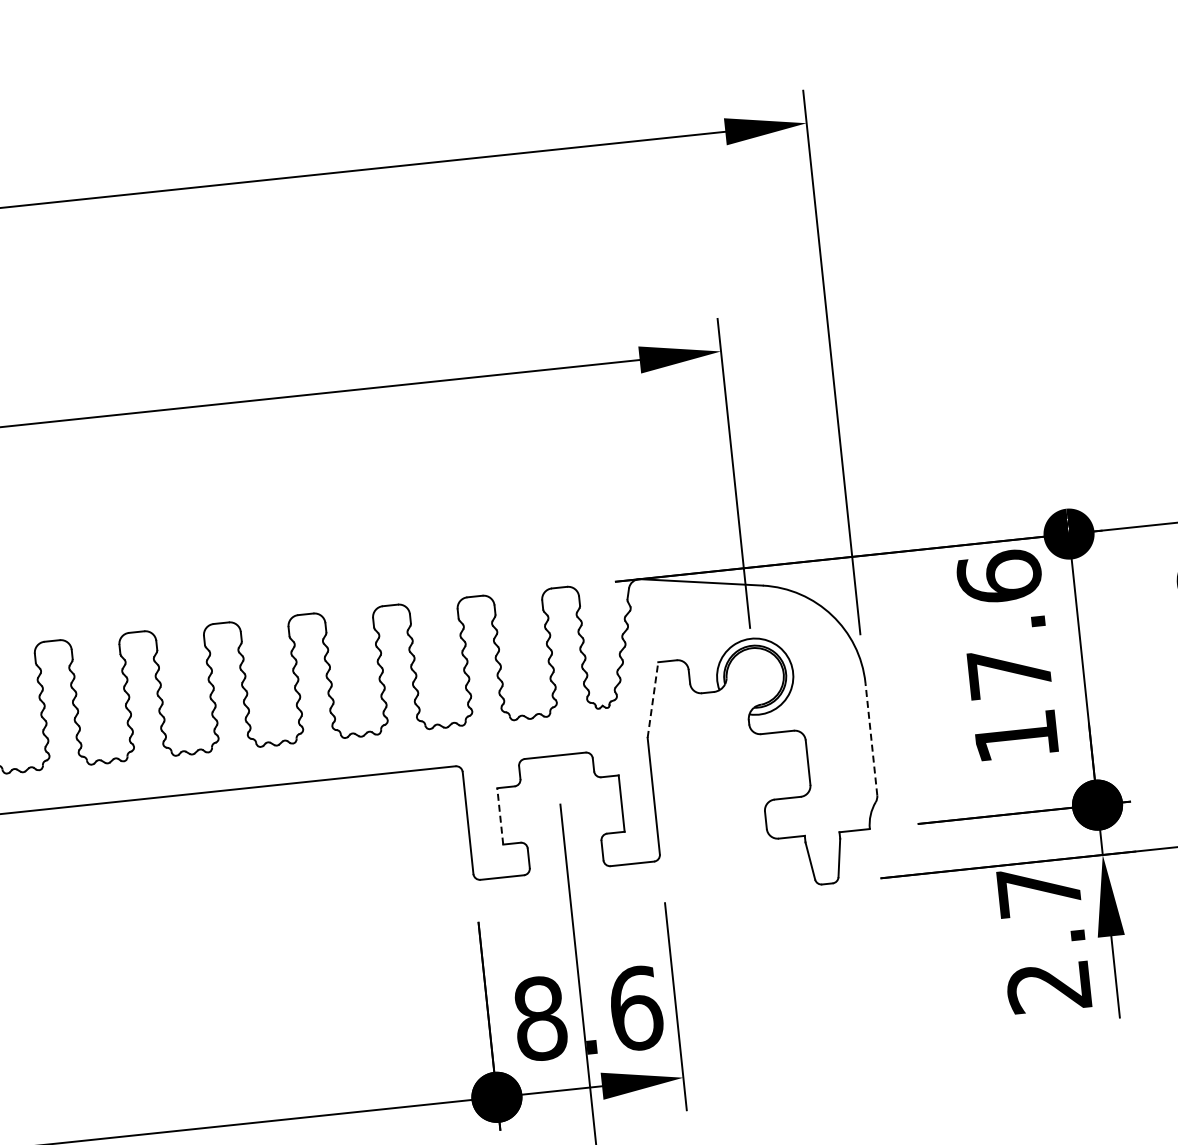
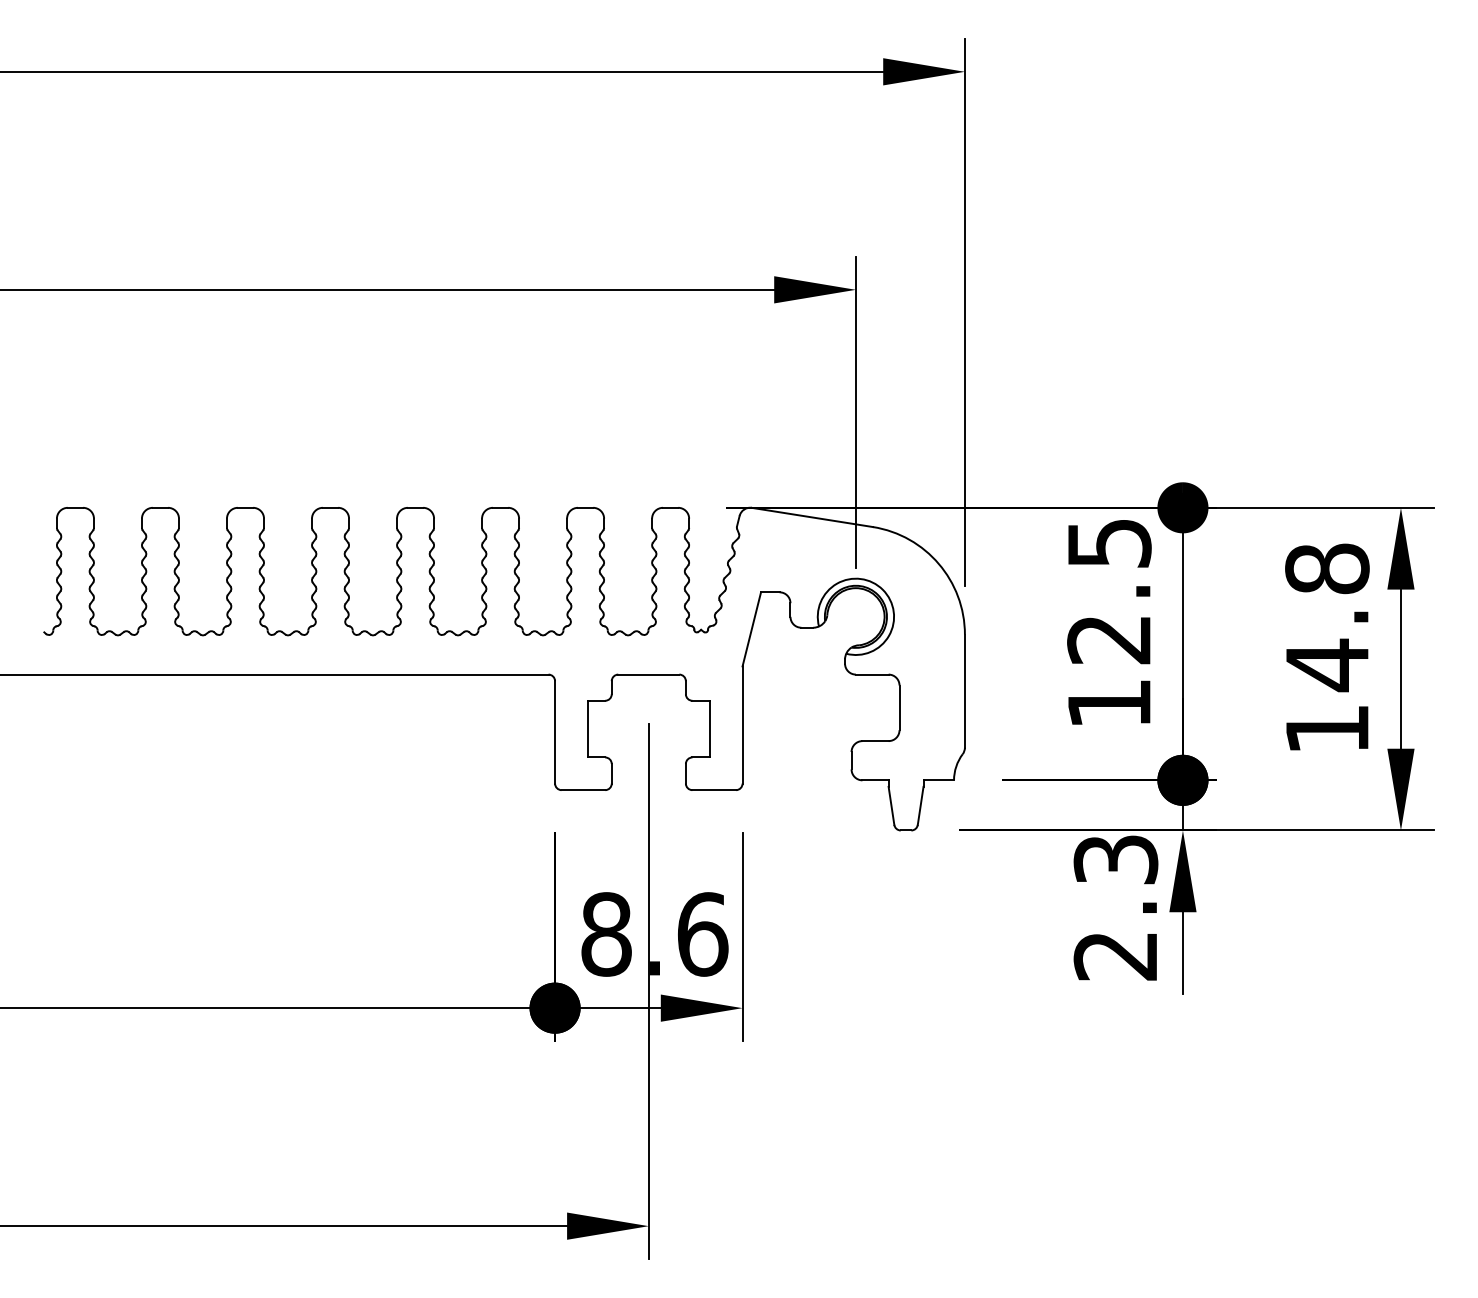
text: (1004, 623) -> (1109, 590), 17.6 -> 12.5
line: (652, 699) -> (751, 628), dashed -> solid
line: (870, 738) -> (964, 690), dashed -> solid
line: (499, 815) -> (587, 728), dashed -> solid
text: (1038, 890) -> (1115, 859), 2.7 -> 2.3

